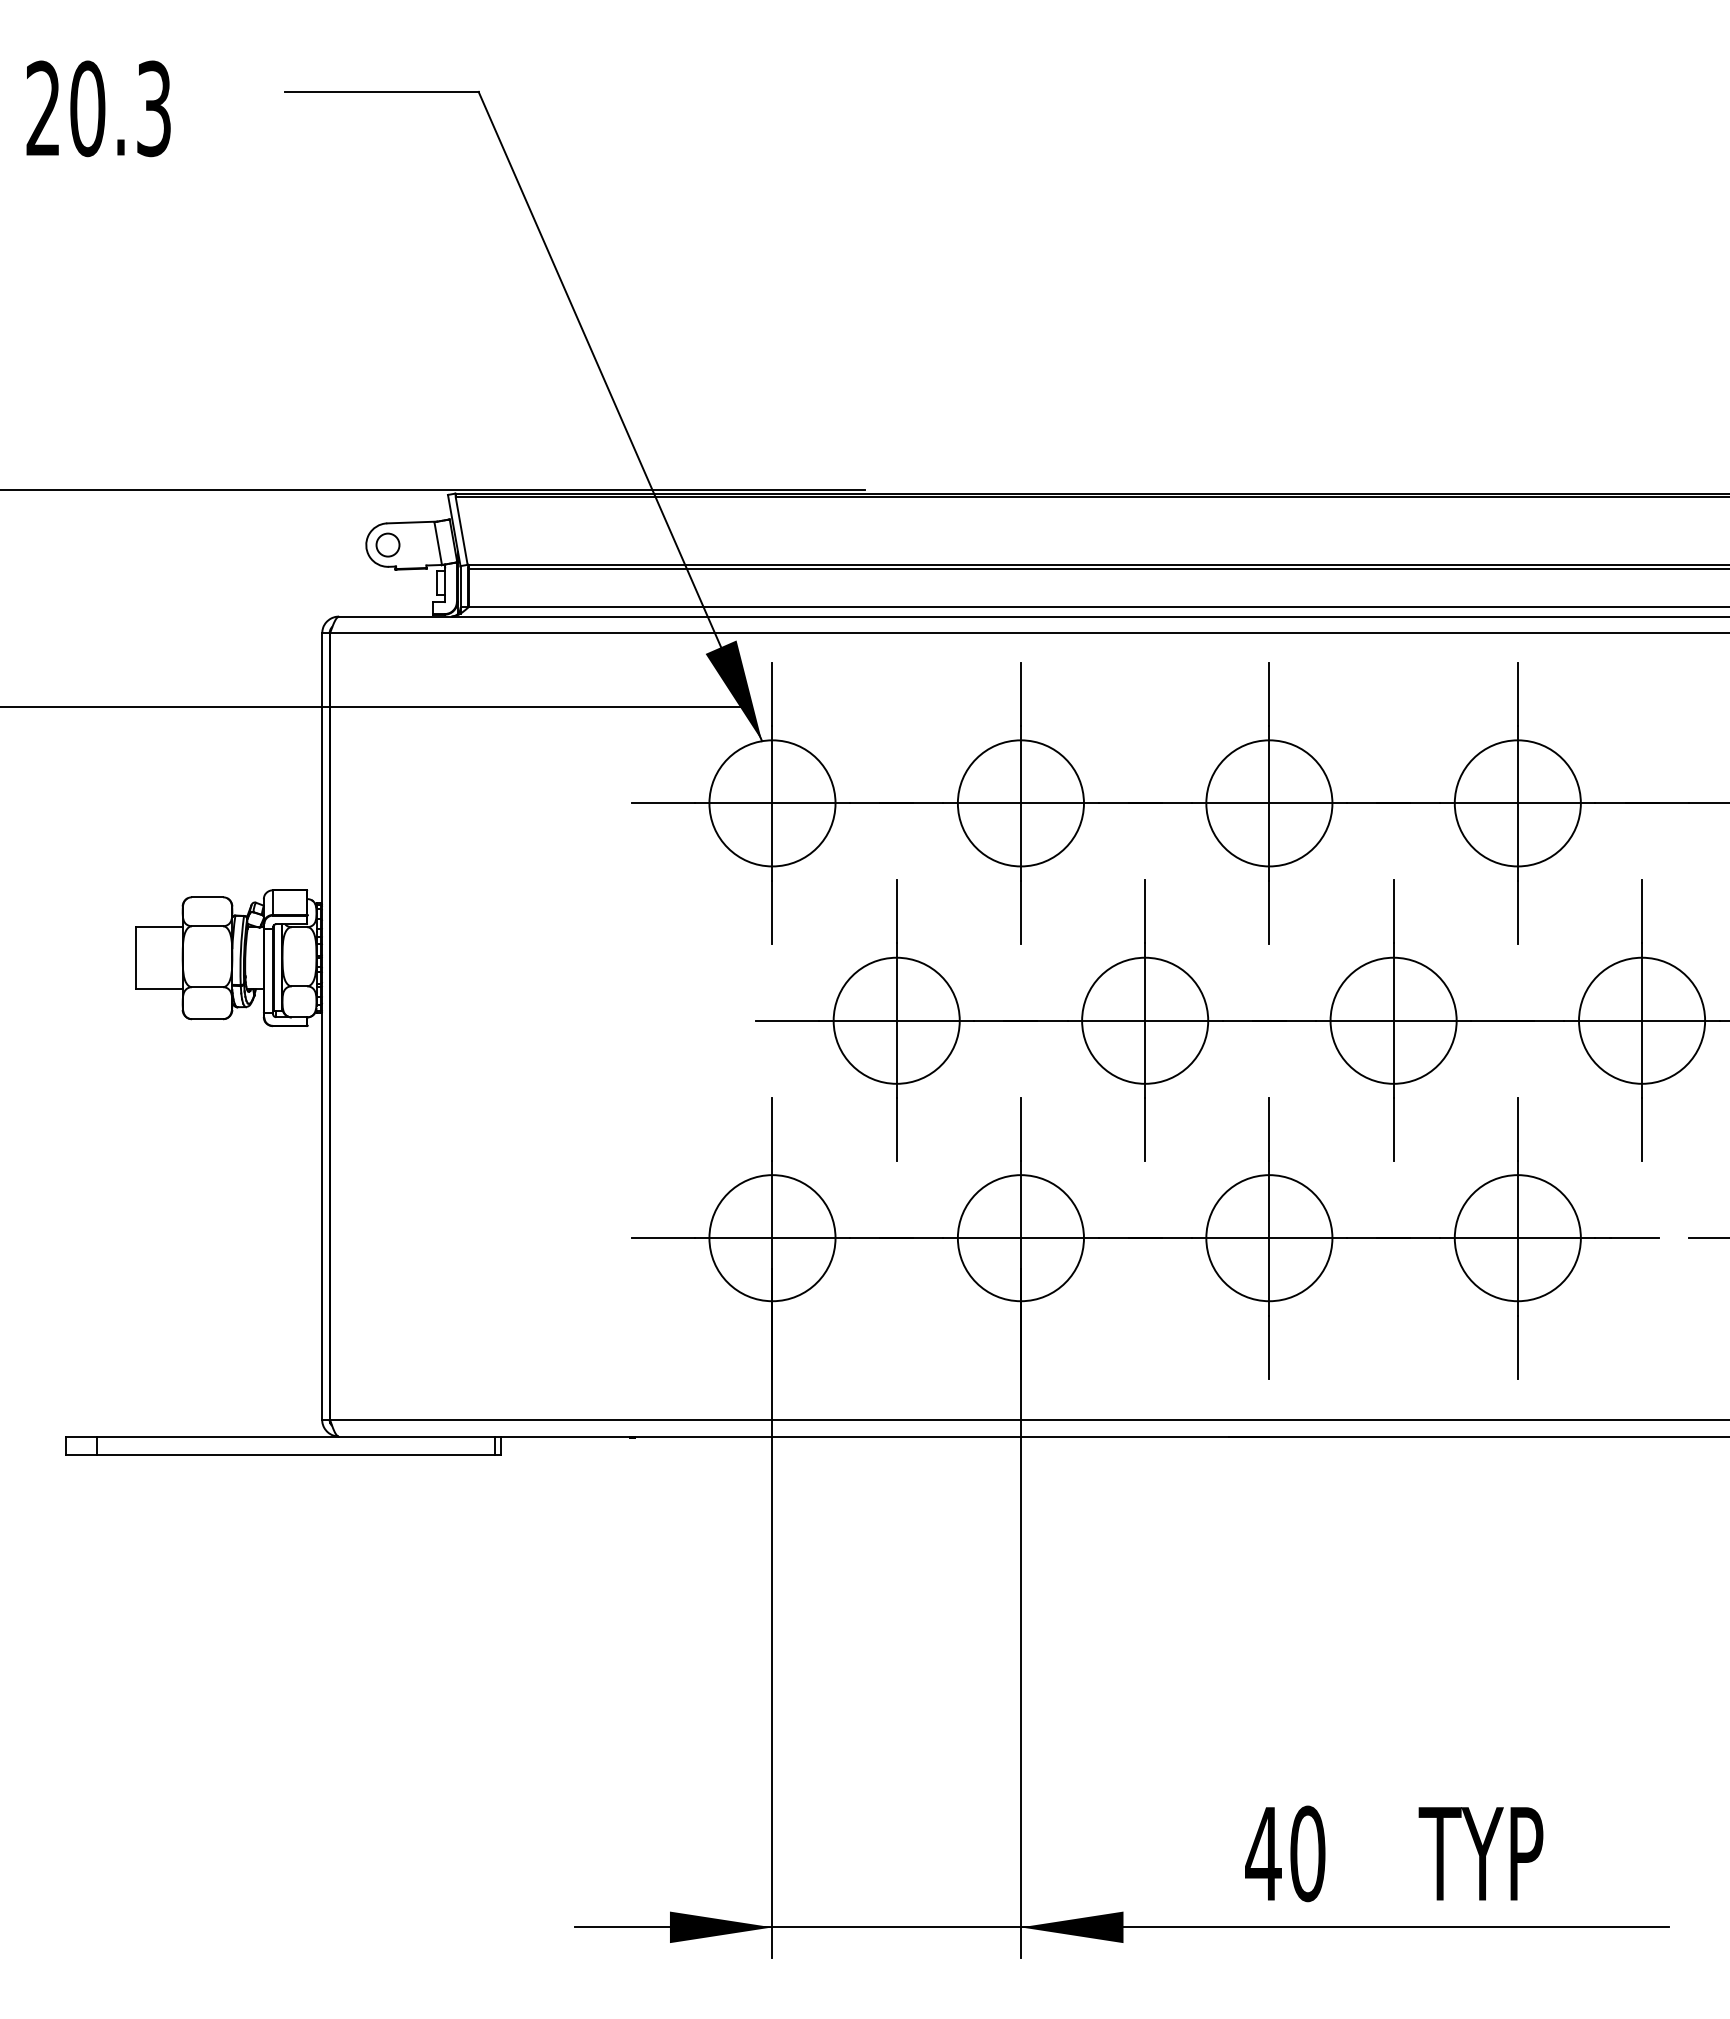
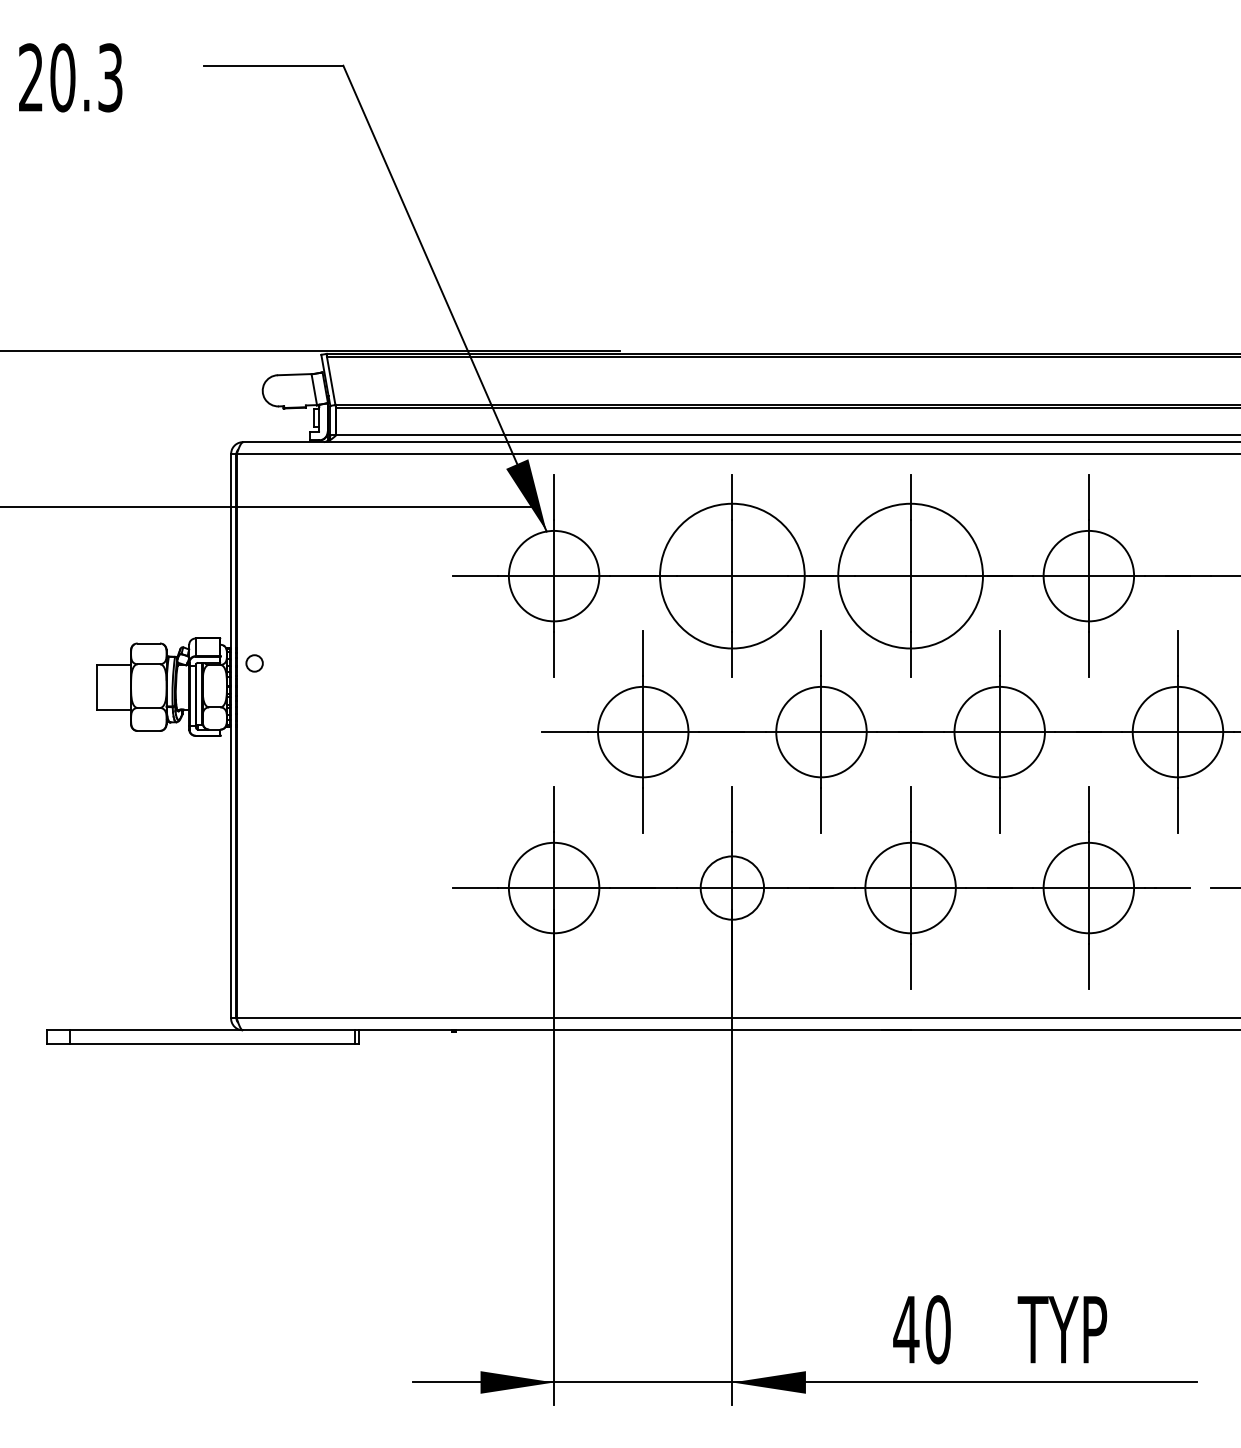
circle: (387, 544) -> (254, 663), moved
circle: (1020, 803) -> (732, 576), size x1.6
circle: (1269, 803) -> (910, 576), size x1.6
circle: (1020, 1238) -> (732, 888), size x0.7

